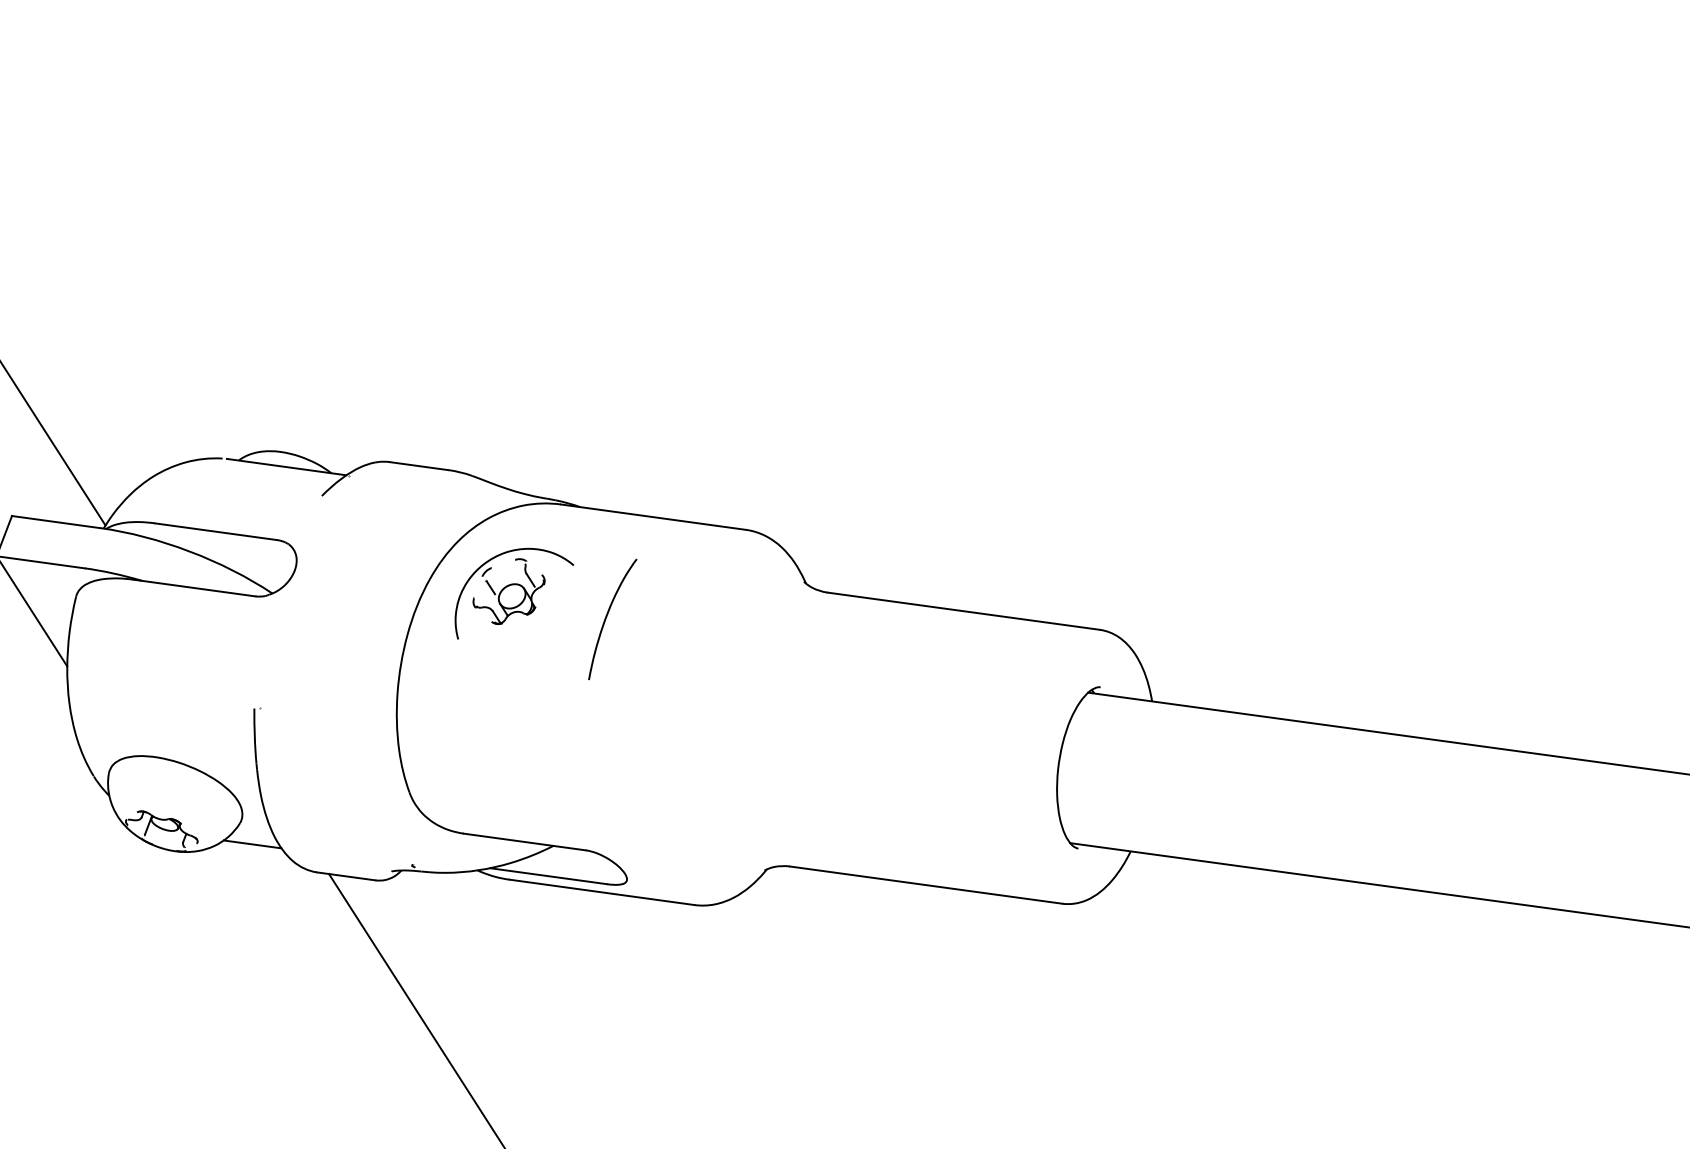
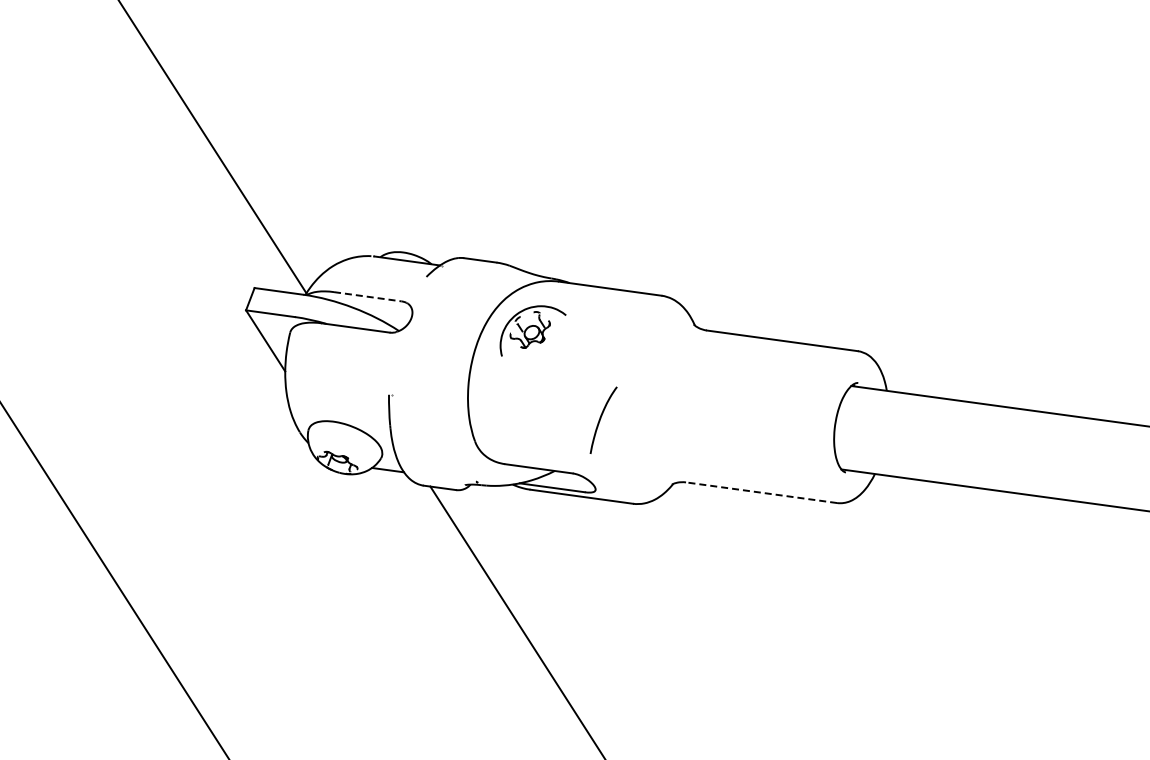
line: (217, 531) -> (368, 296), solid -> dashed
curve: (608, 616) -> (601, 418), moved
line: (926, 884) -> (761, 492), solid -> dashed

